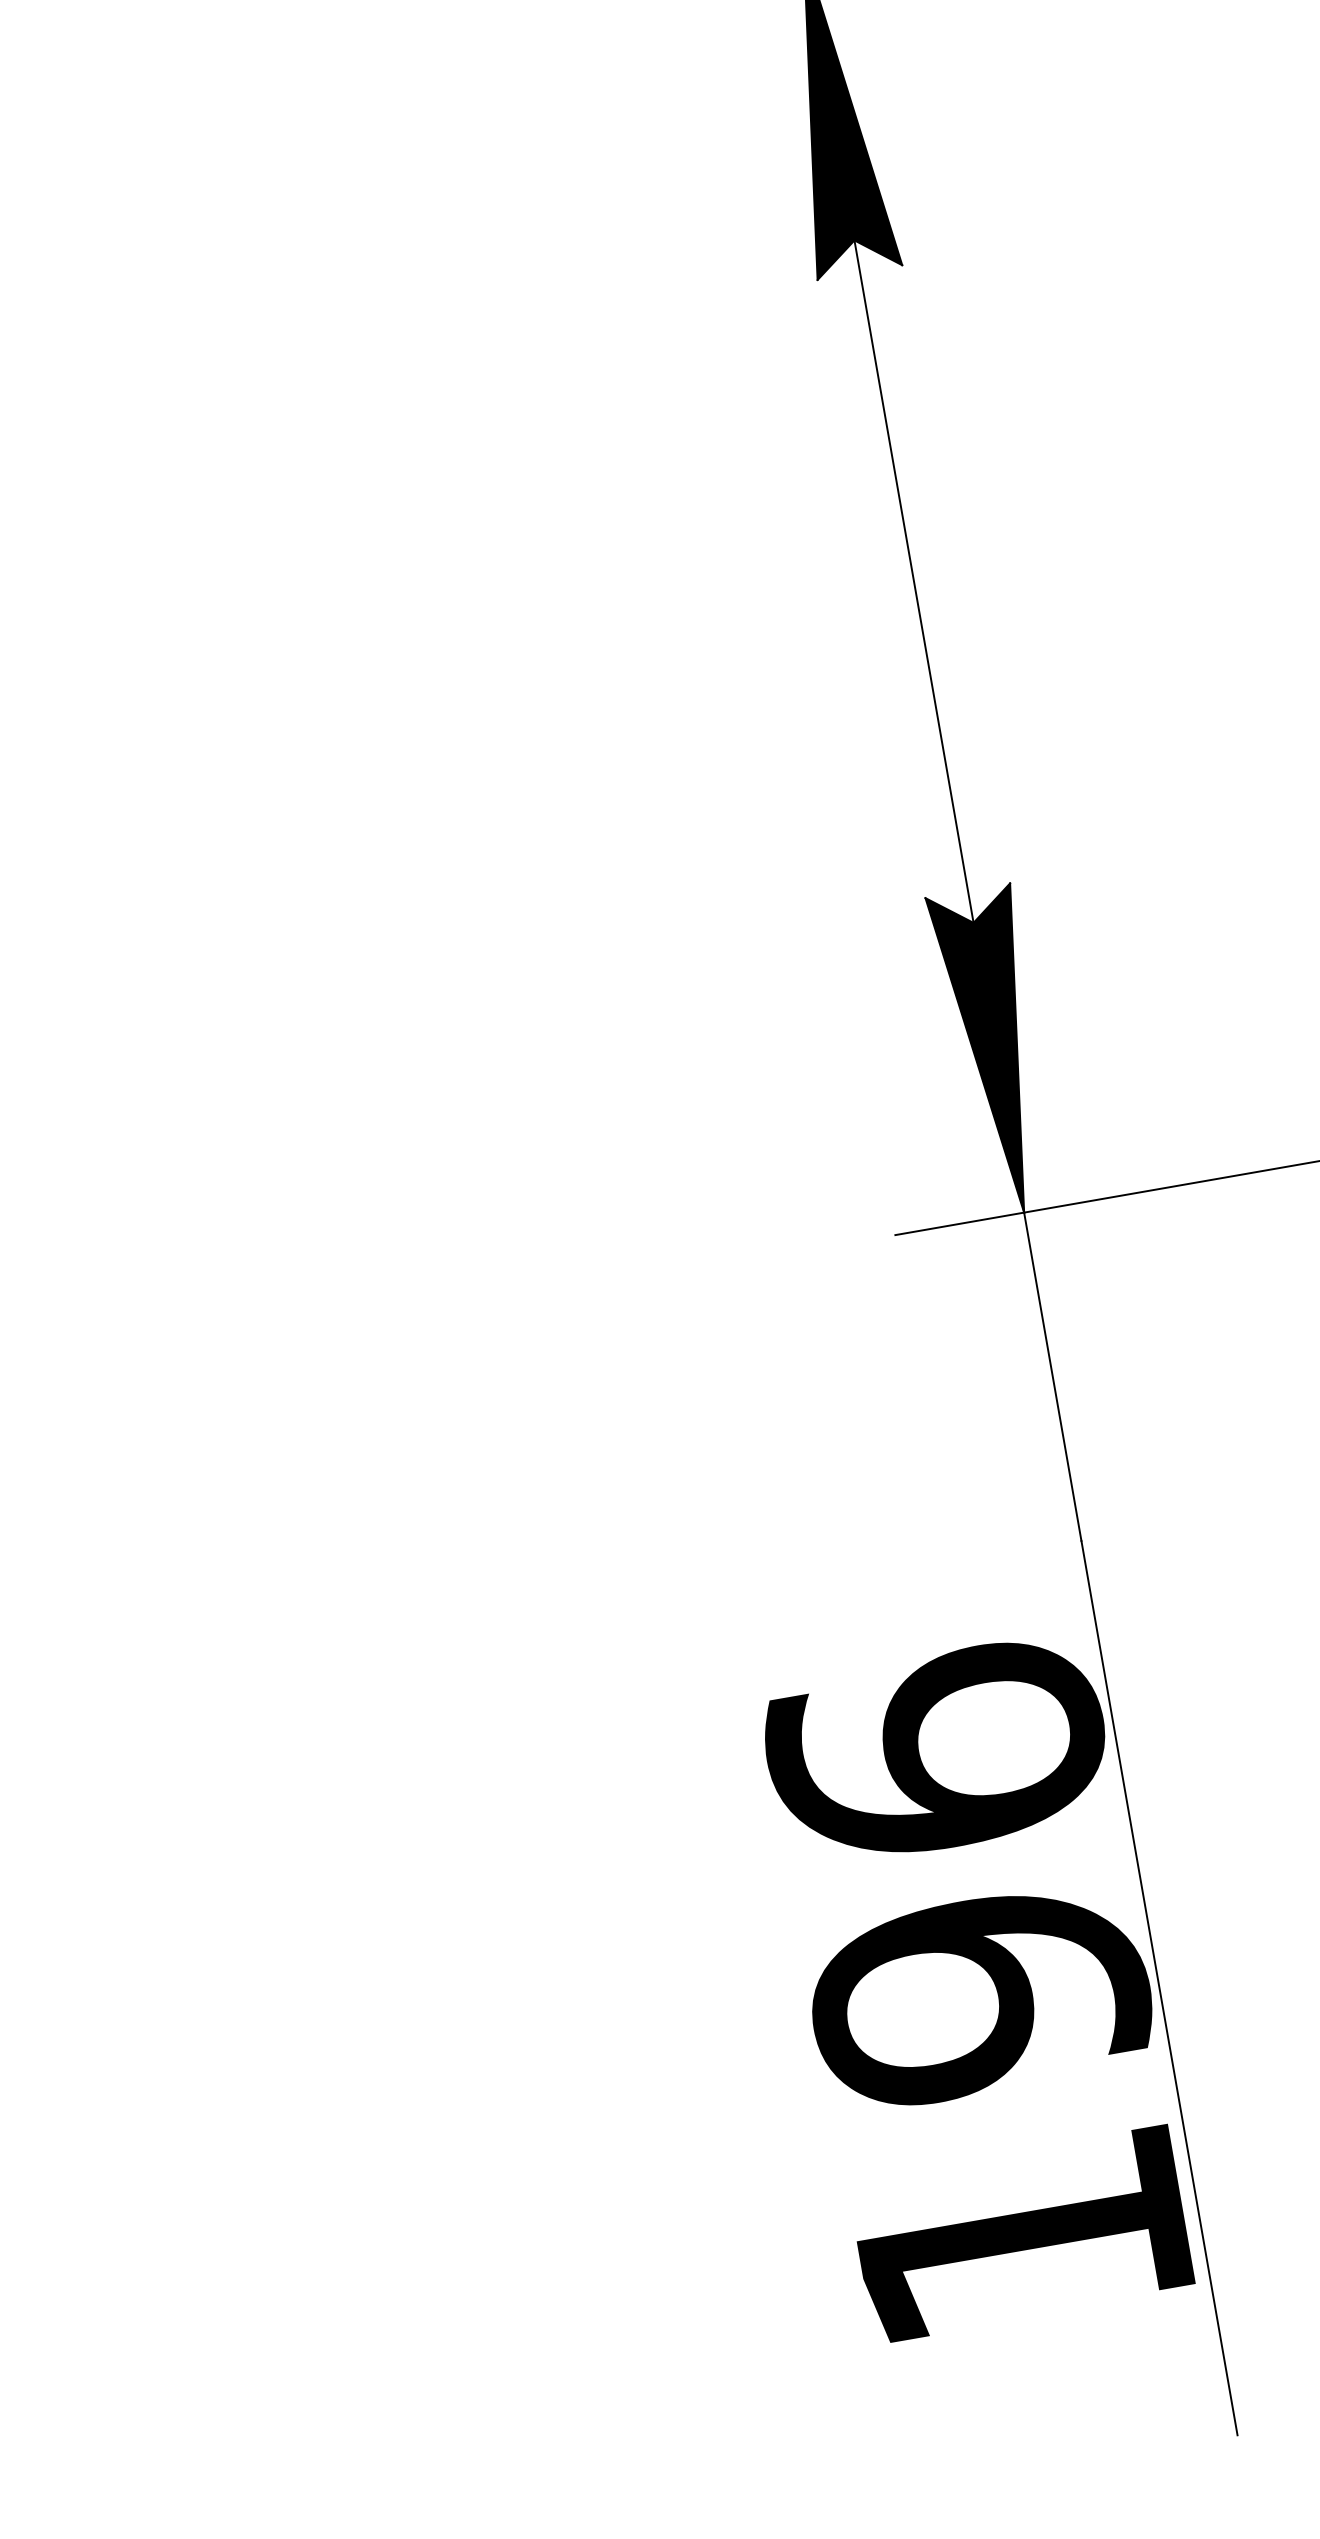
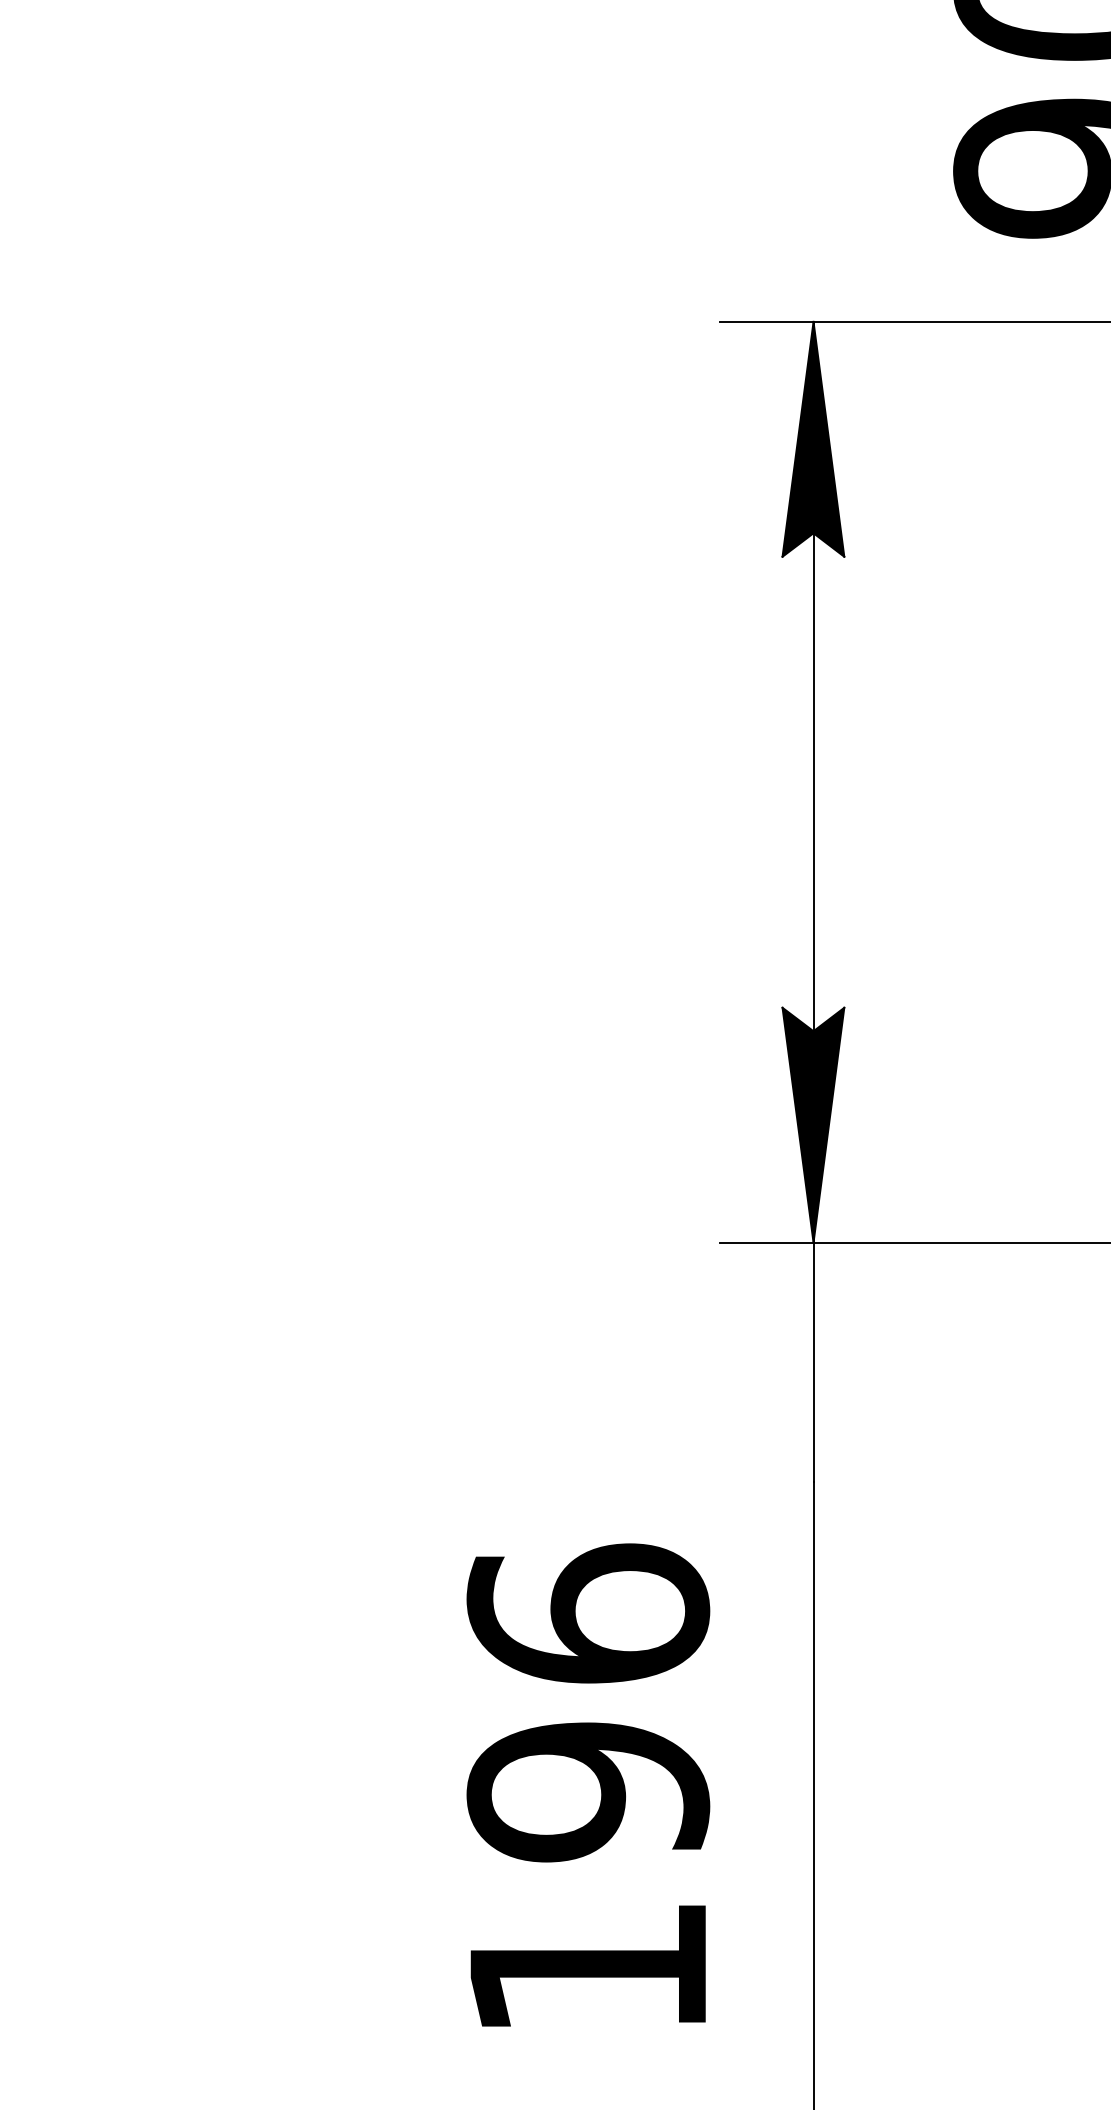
text: (978, 1985) -> (588, 1784), moved

